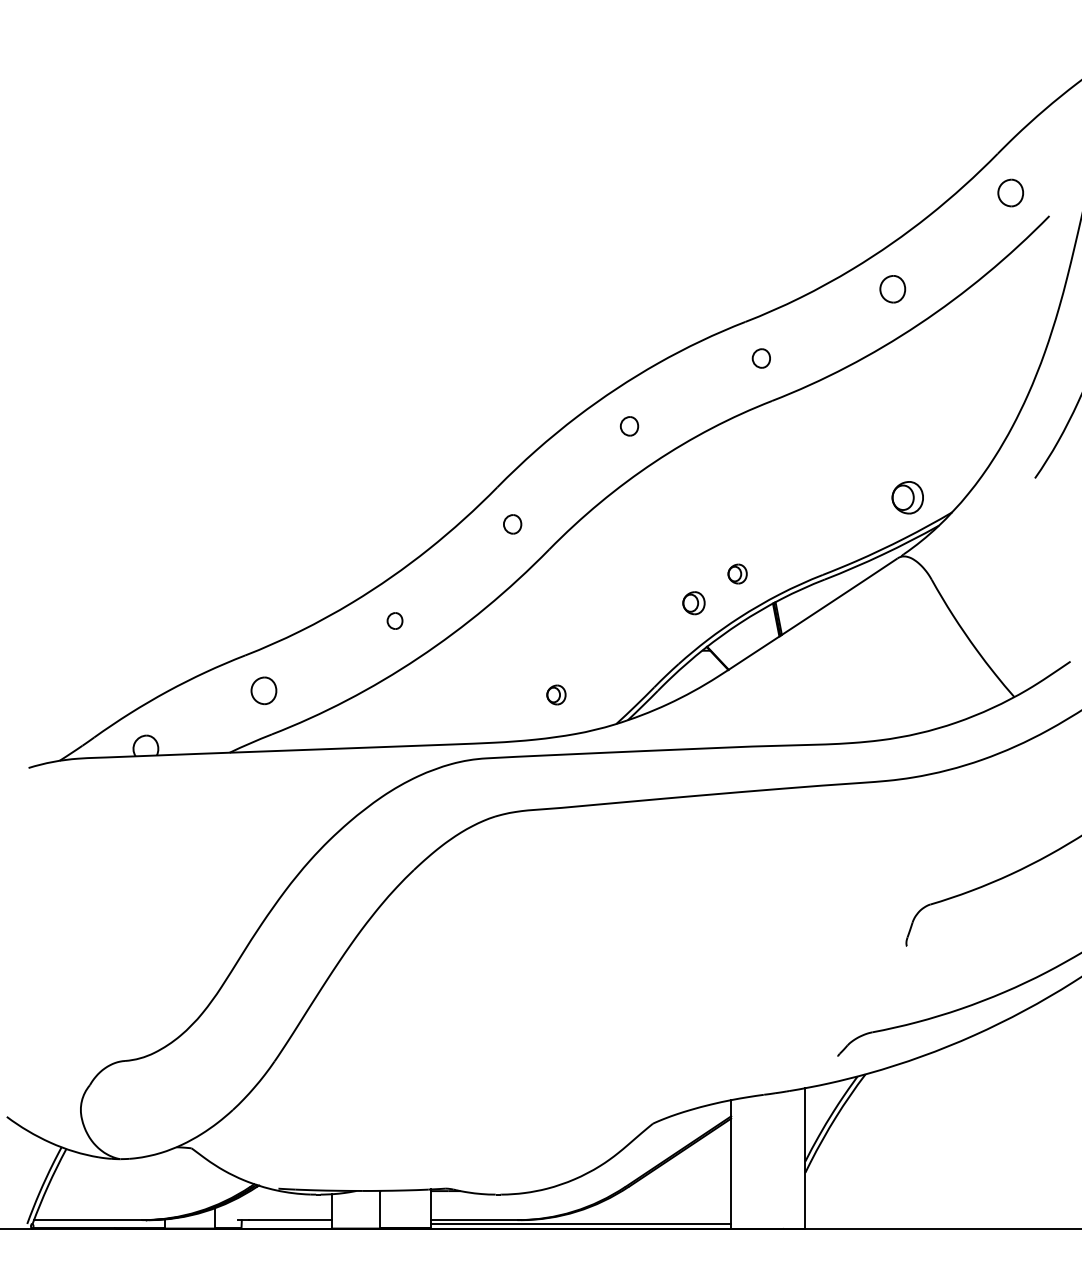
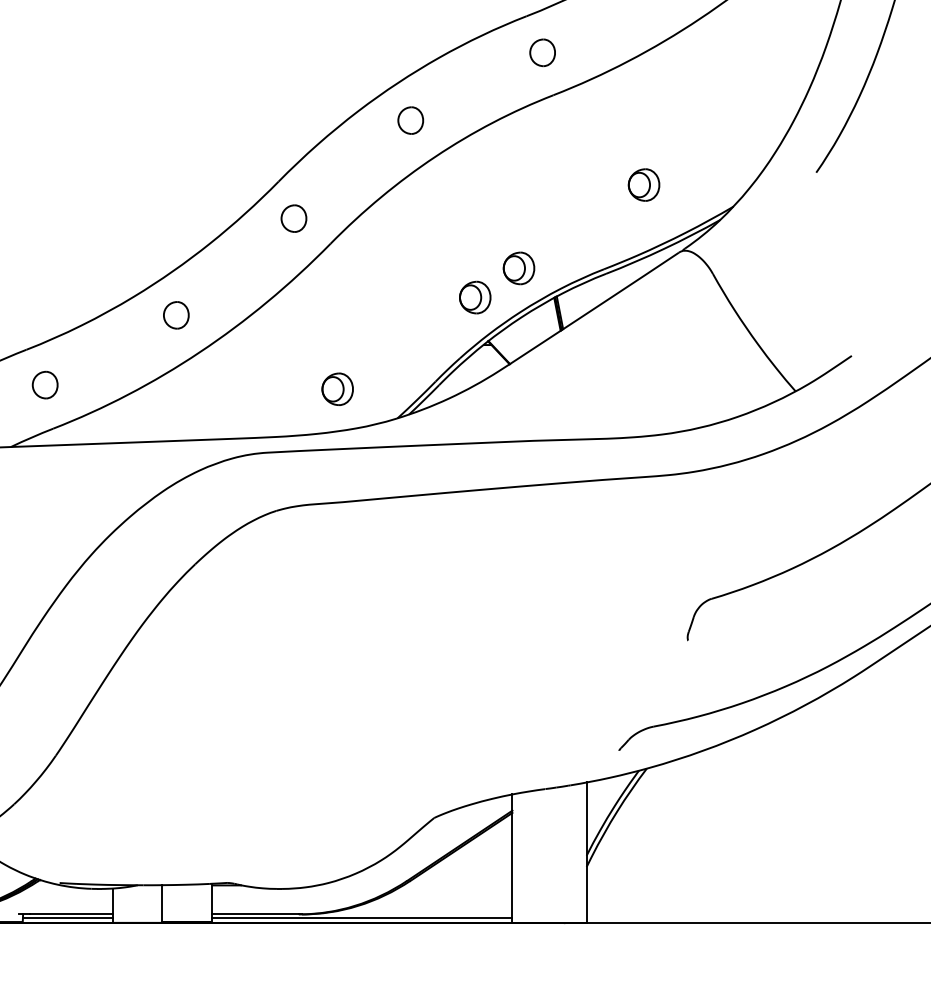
part: (761, 358) -> (542, 52), size x1.43
part: (629, 426) -> (410, 120), size x1.43
part: (907, 497) -> (643, 184), moved
part: (512, 524) -> (293, 218), size x1.43
part: (737, 573) -> (518, 267), size x1.67
part: (693, 602) -> (474, 296), size x1.43
part: (394, 620) -> (175, 314), size x1.67
part: (556, 694) -> (337, 388), size x1.67
line: (286, 1223) -> (67, 917), added

